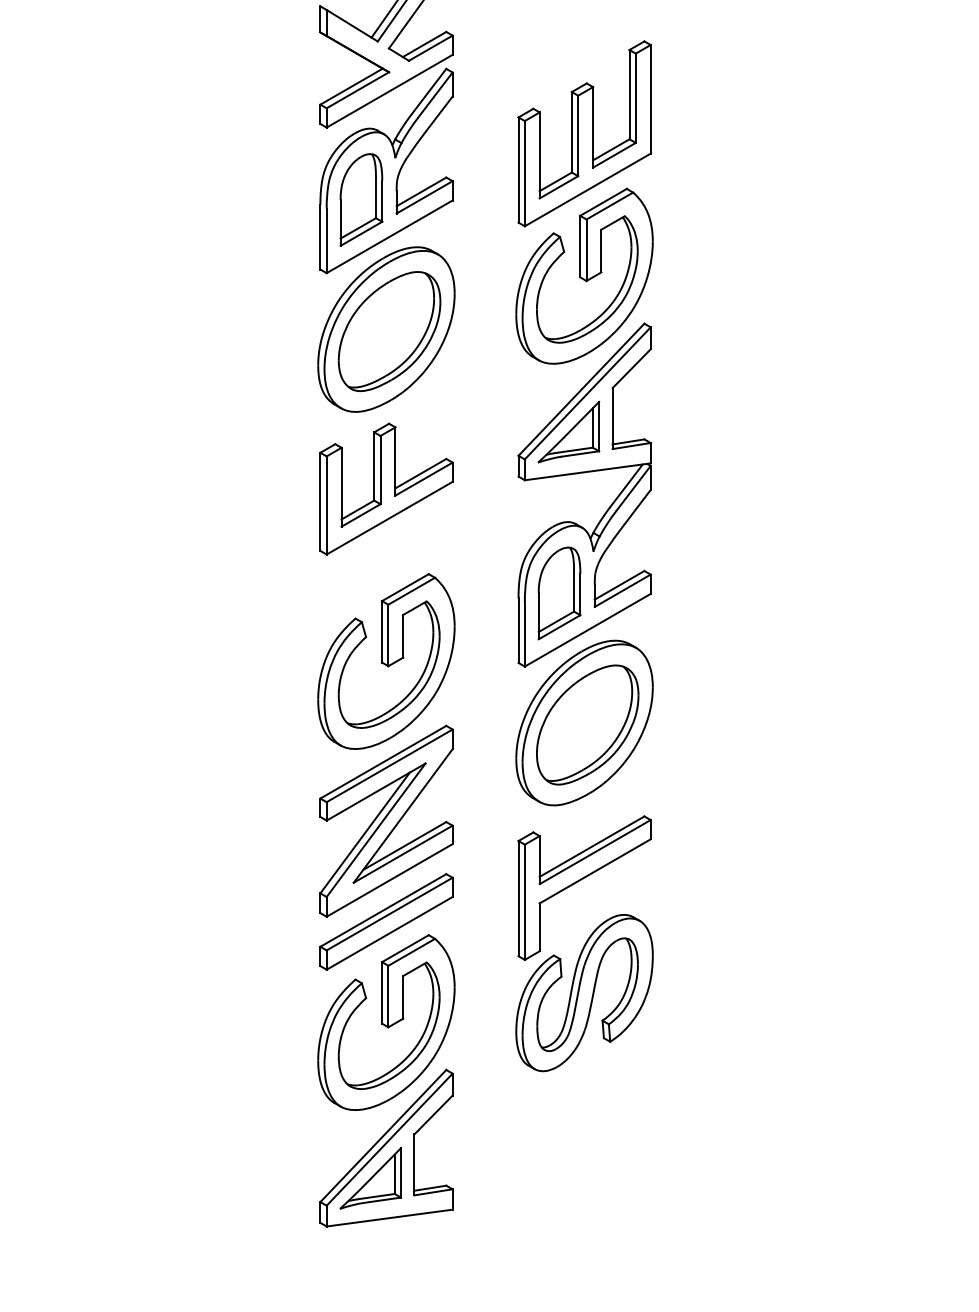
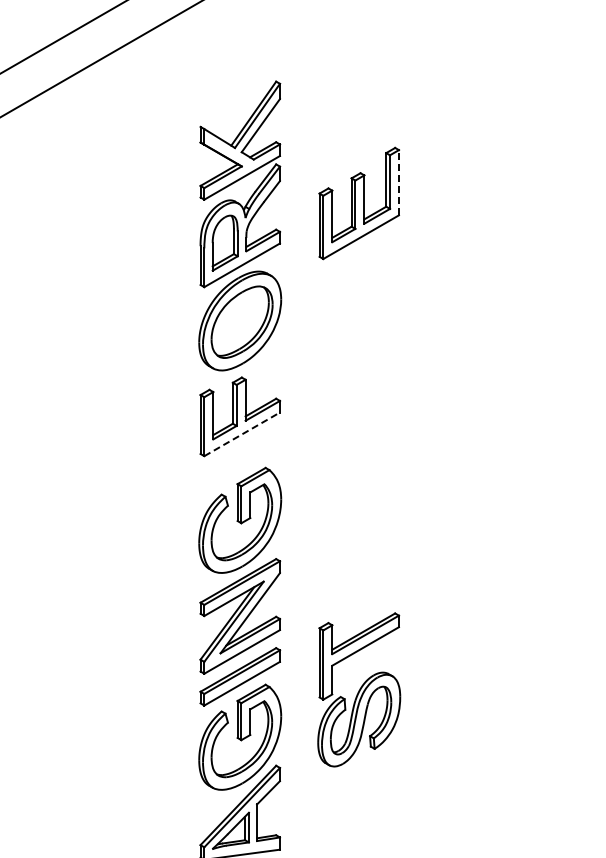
line: (649, 98) -> (398, 182), solid -> dashed
part: (578, 475) -> (355, 408), removed
line: (390, 518) -> (242, 434), solid -> dashed

